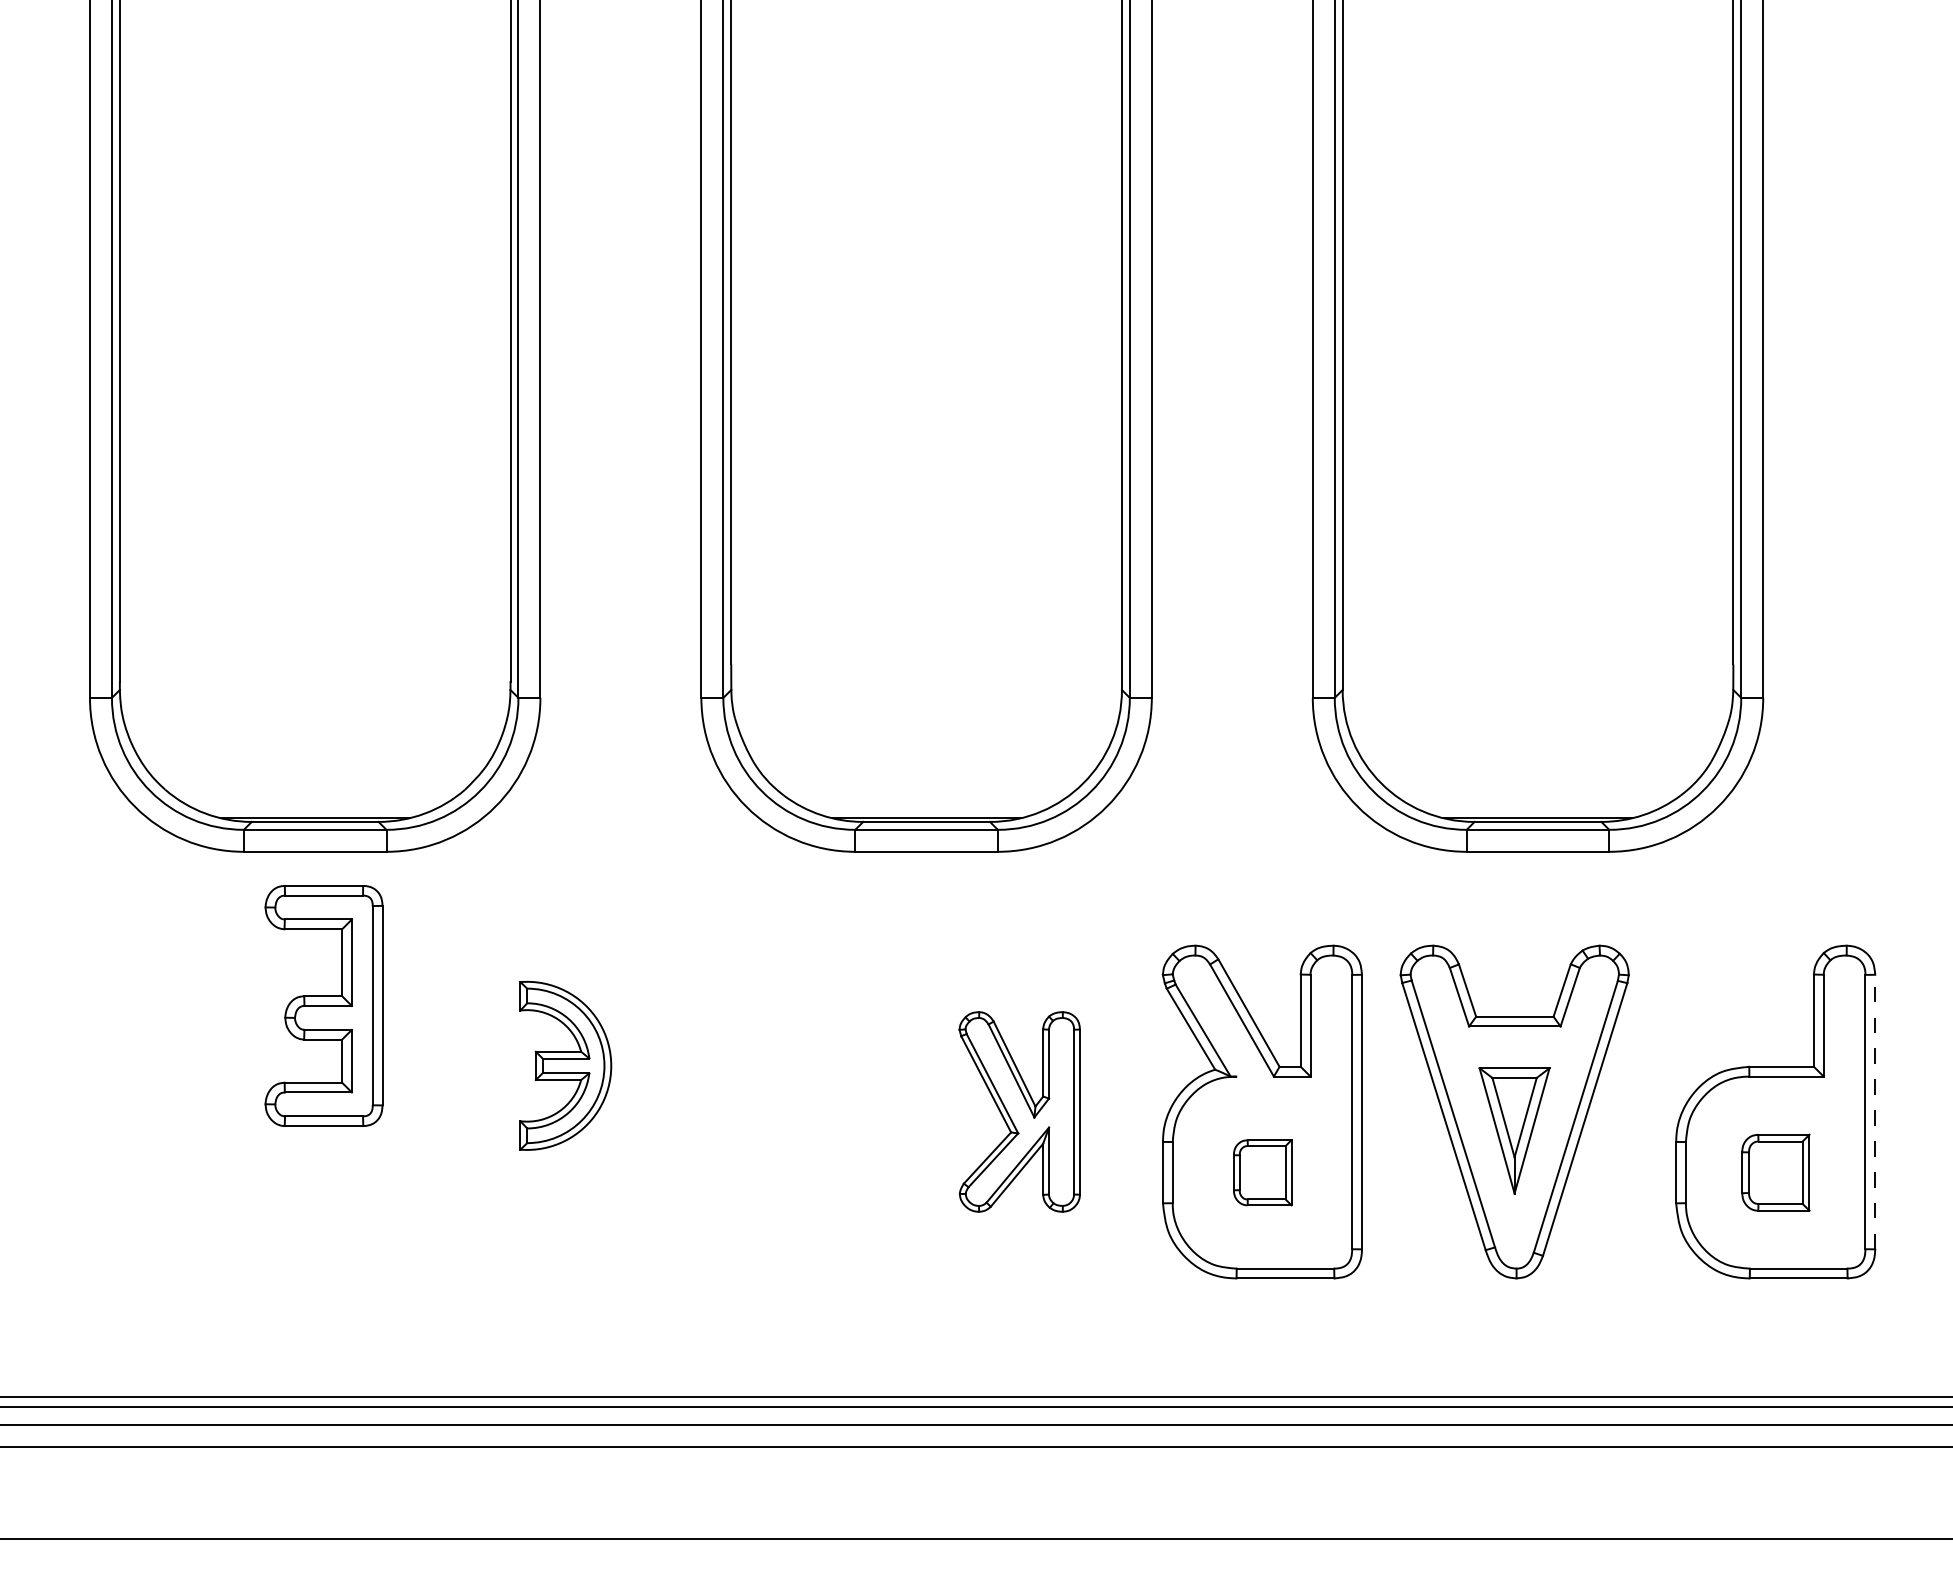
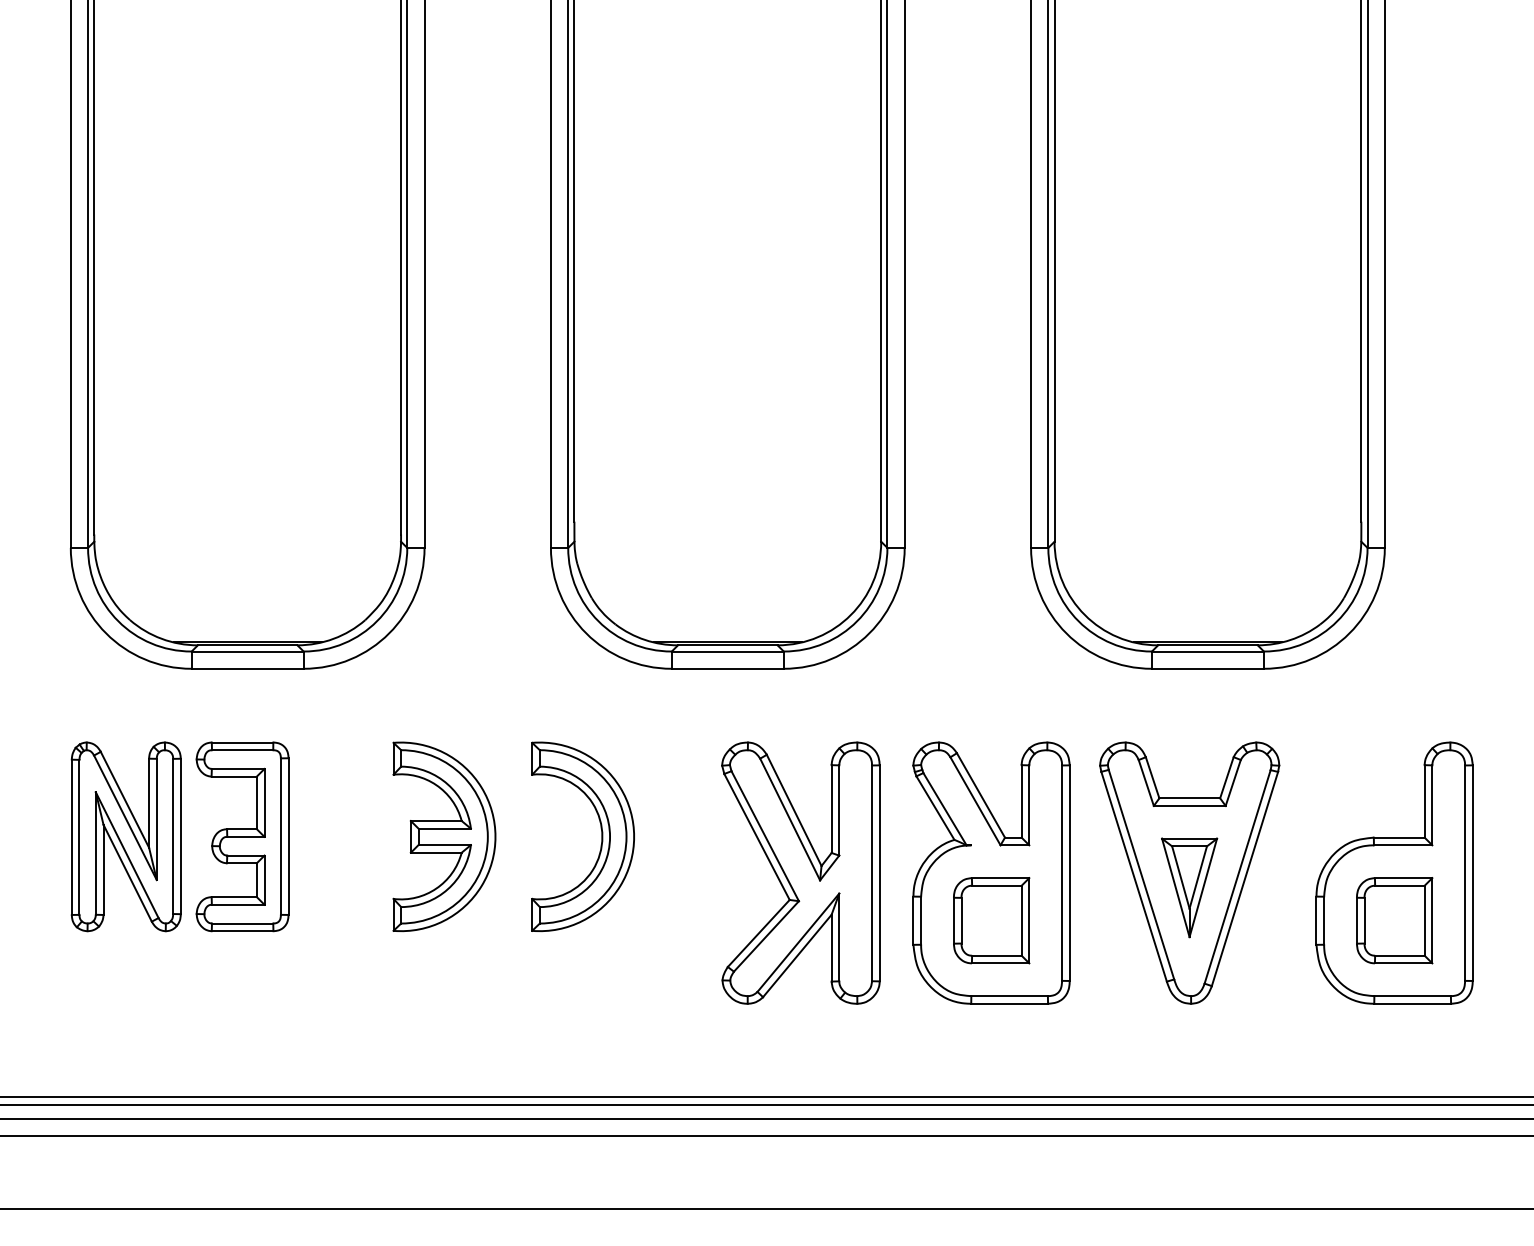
part: (323, 1005) -> (242, 836), moved
part: (159, 1065) -> (125, 836), added
part: (565, 1065) -> (444, 836), size x1.43
part: (765, 1065) -> (601, 836), added
part: (1019, 1111) -> (800, 872), size x1.67
line: (1874, 1112) -> (1472, 873), dashed -> solid
part: (1262, 1172) -> (991, 920), size x1.67
part: (1775, 1172) -> (1394, 920), size x1.43

